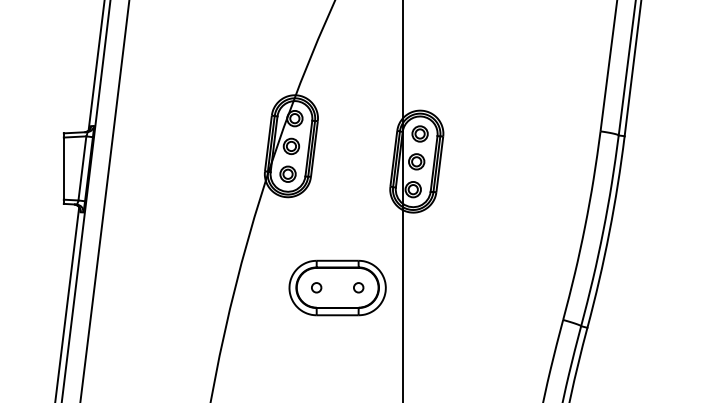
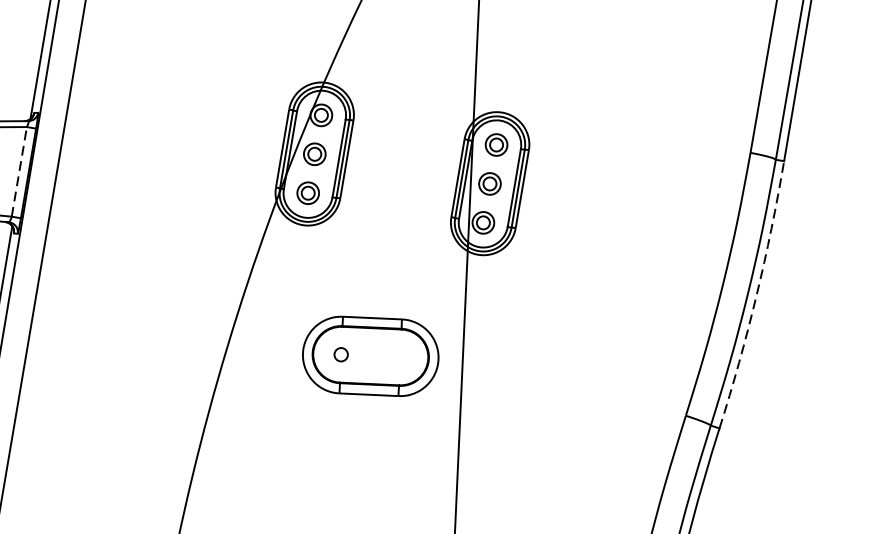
line: (82, 167) -> (19, 170), solid -> dashed
arc: (609, 232) -> (756, 295), solid -> dashed
circle: (358, 287) -> (400, 356), removed

